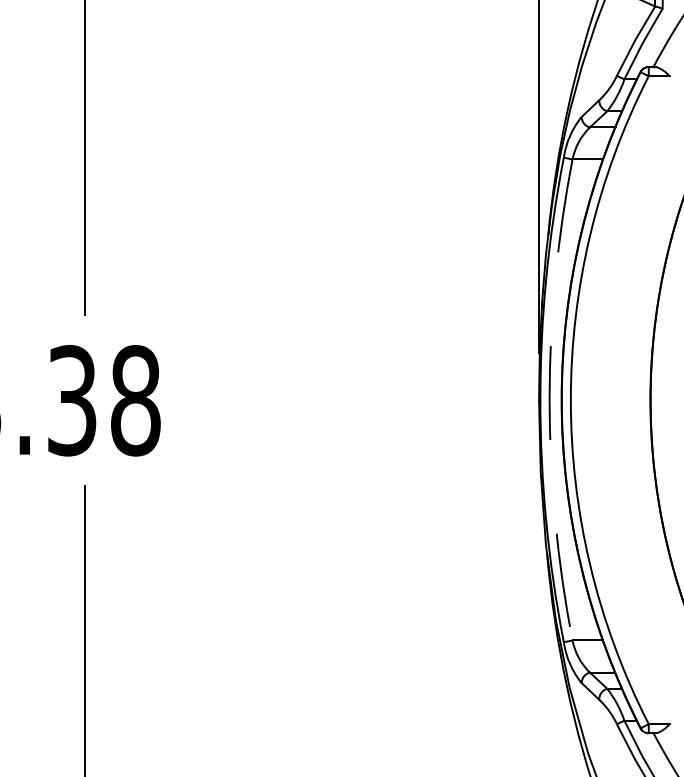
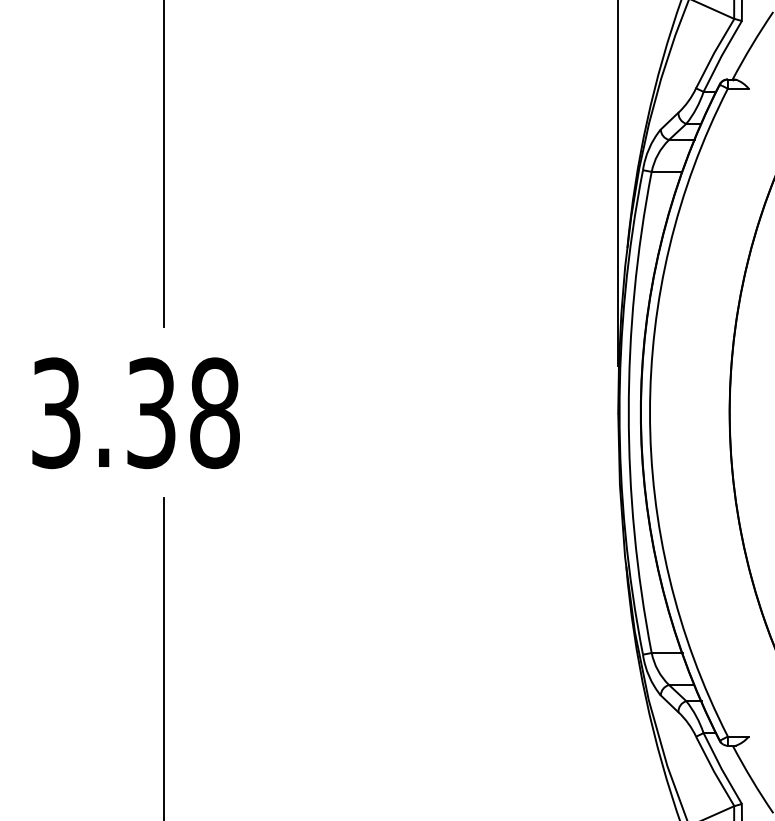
arc: (549, 400) -> (628, 412), dashed -> solid

